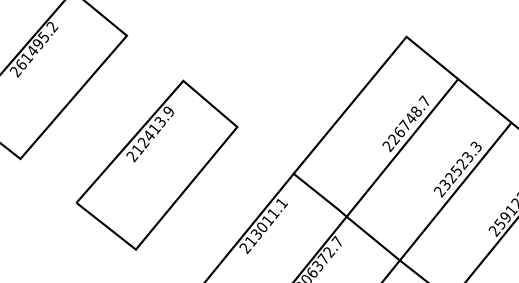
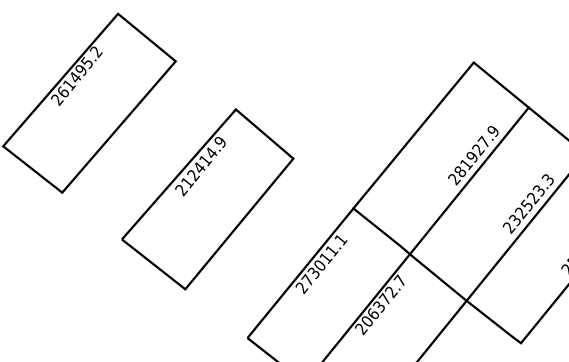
text: (409, 120) -> (476, 151), 226748.7 -> 281927.9
text: (160, 122) -> (211, 153), 212413.9 -> 212414.9
text: (250, 241) -> (307, 280), 213011.1 -> 273011.1

